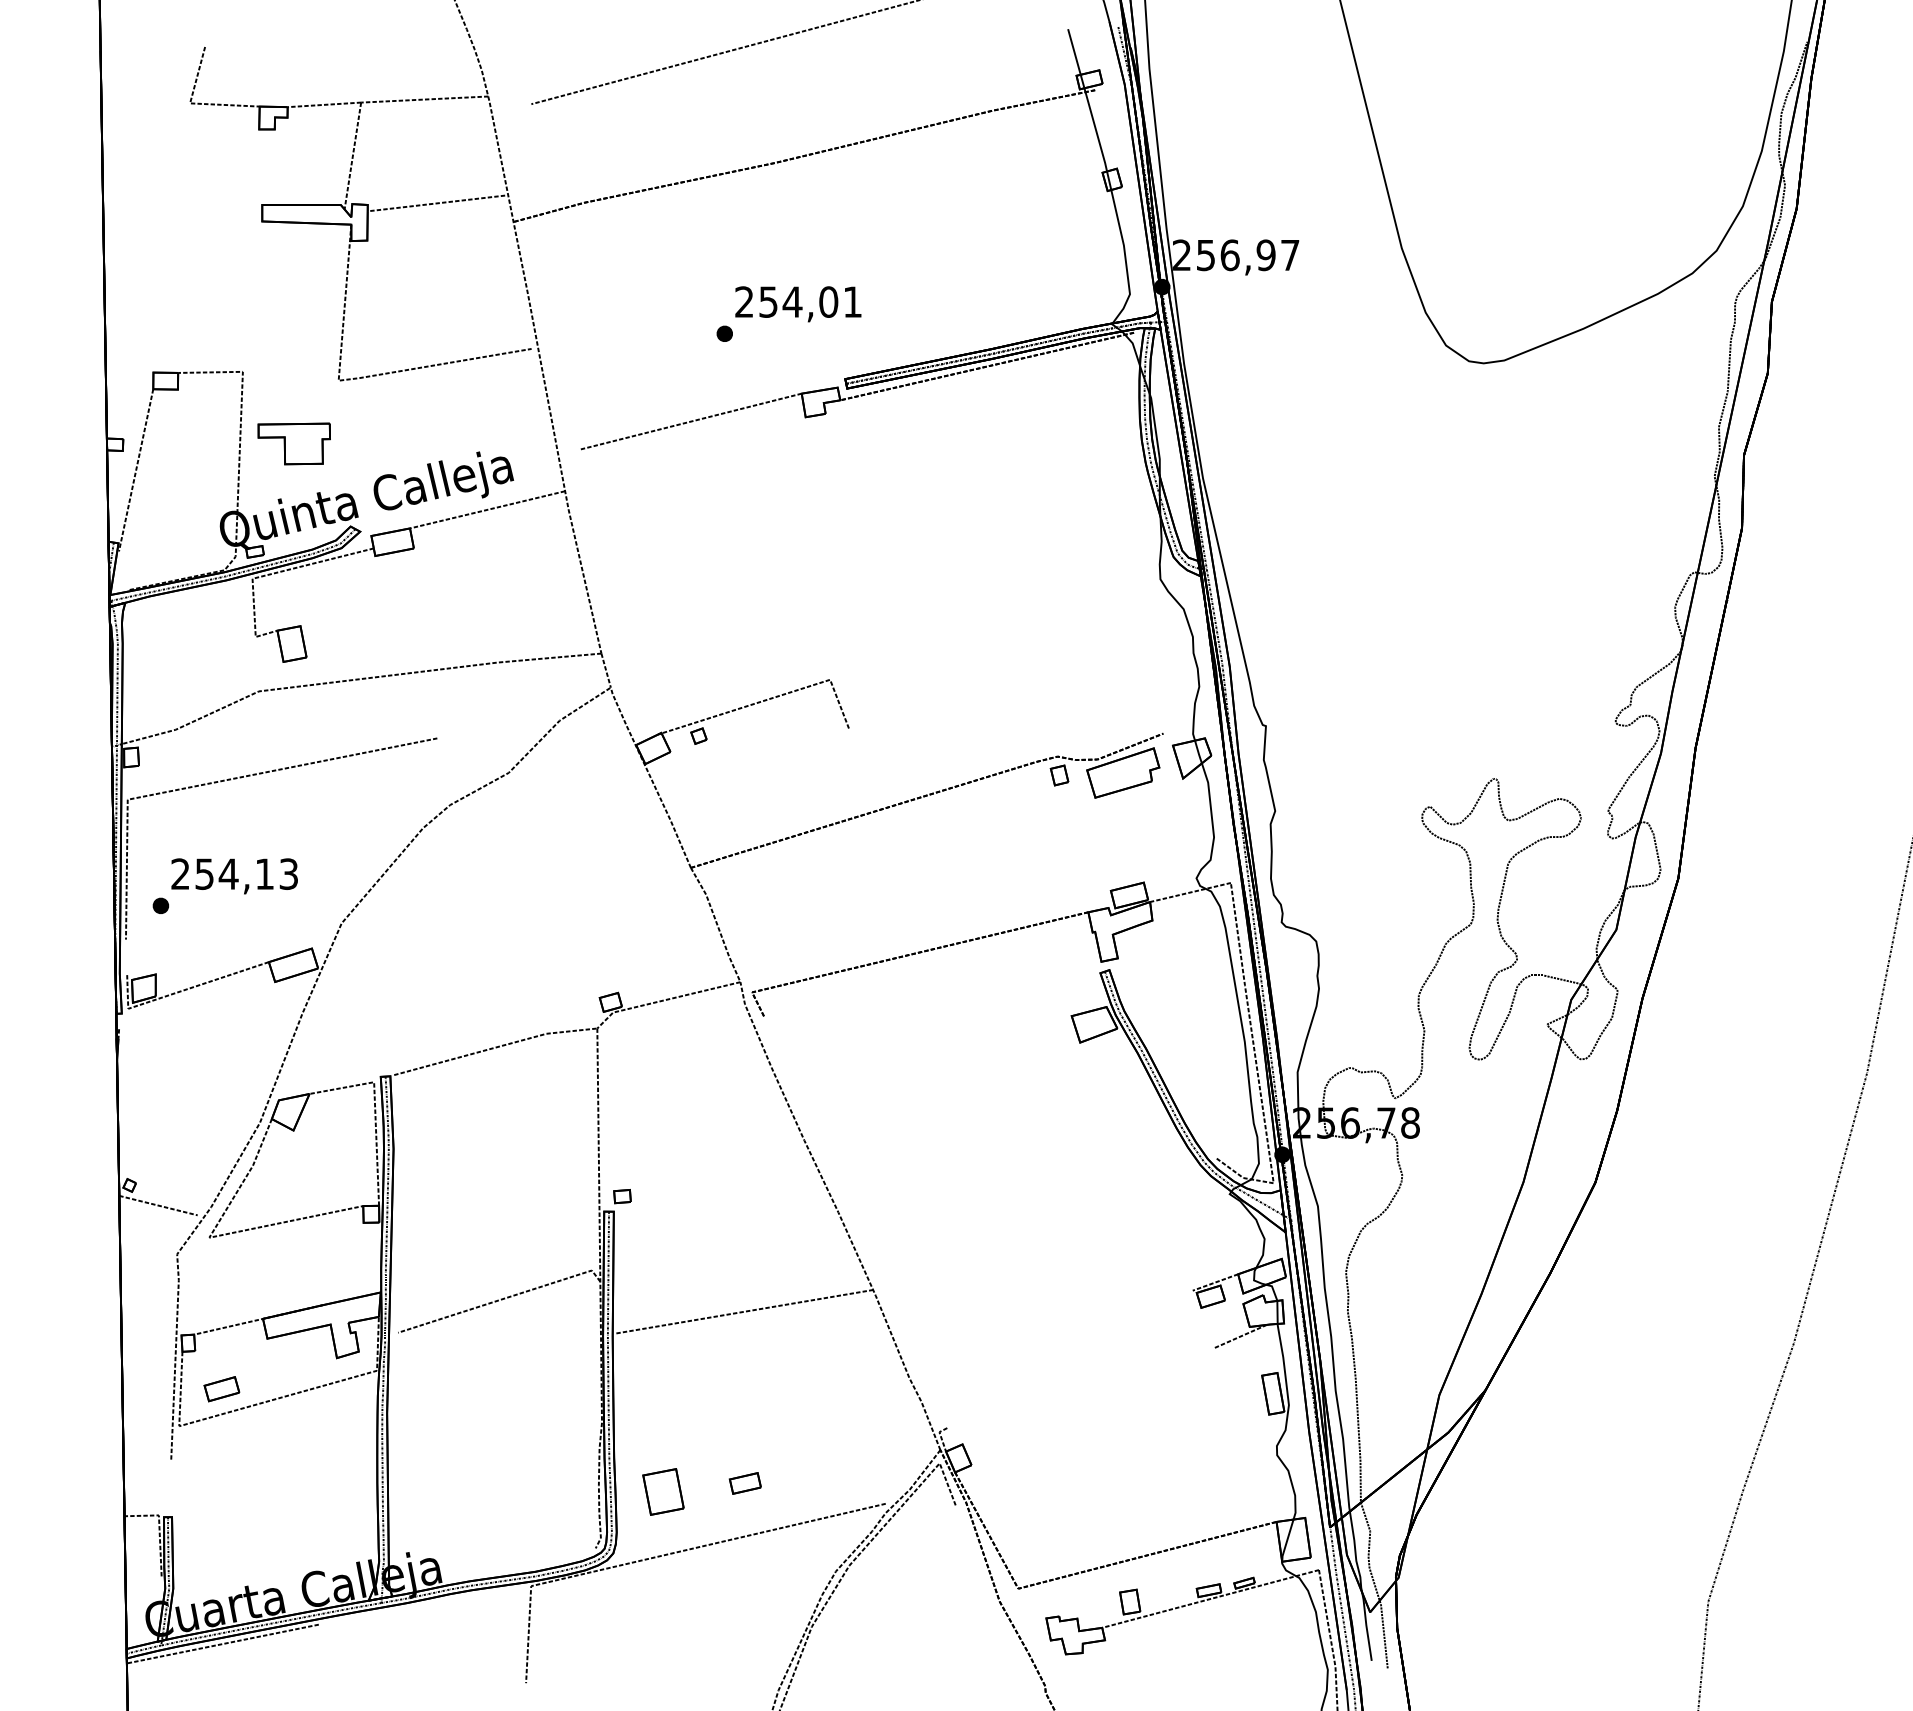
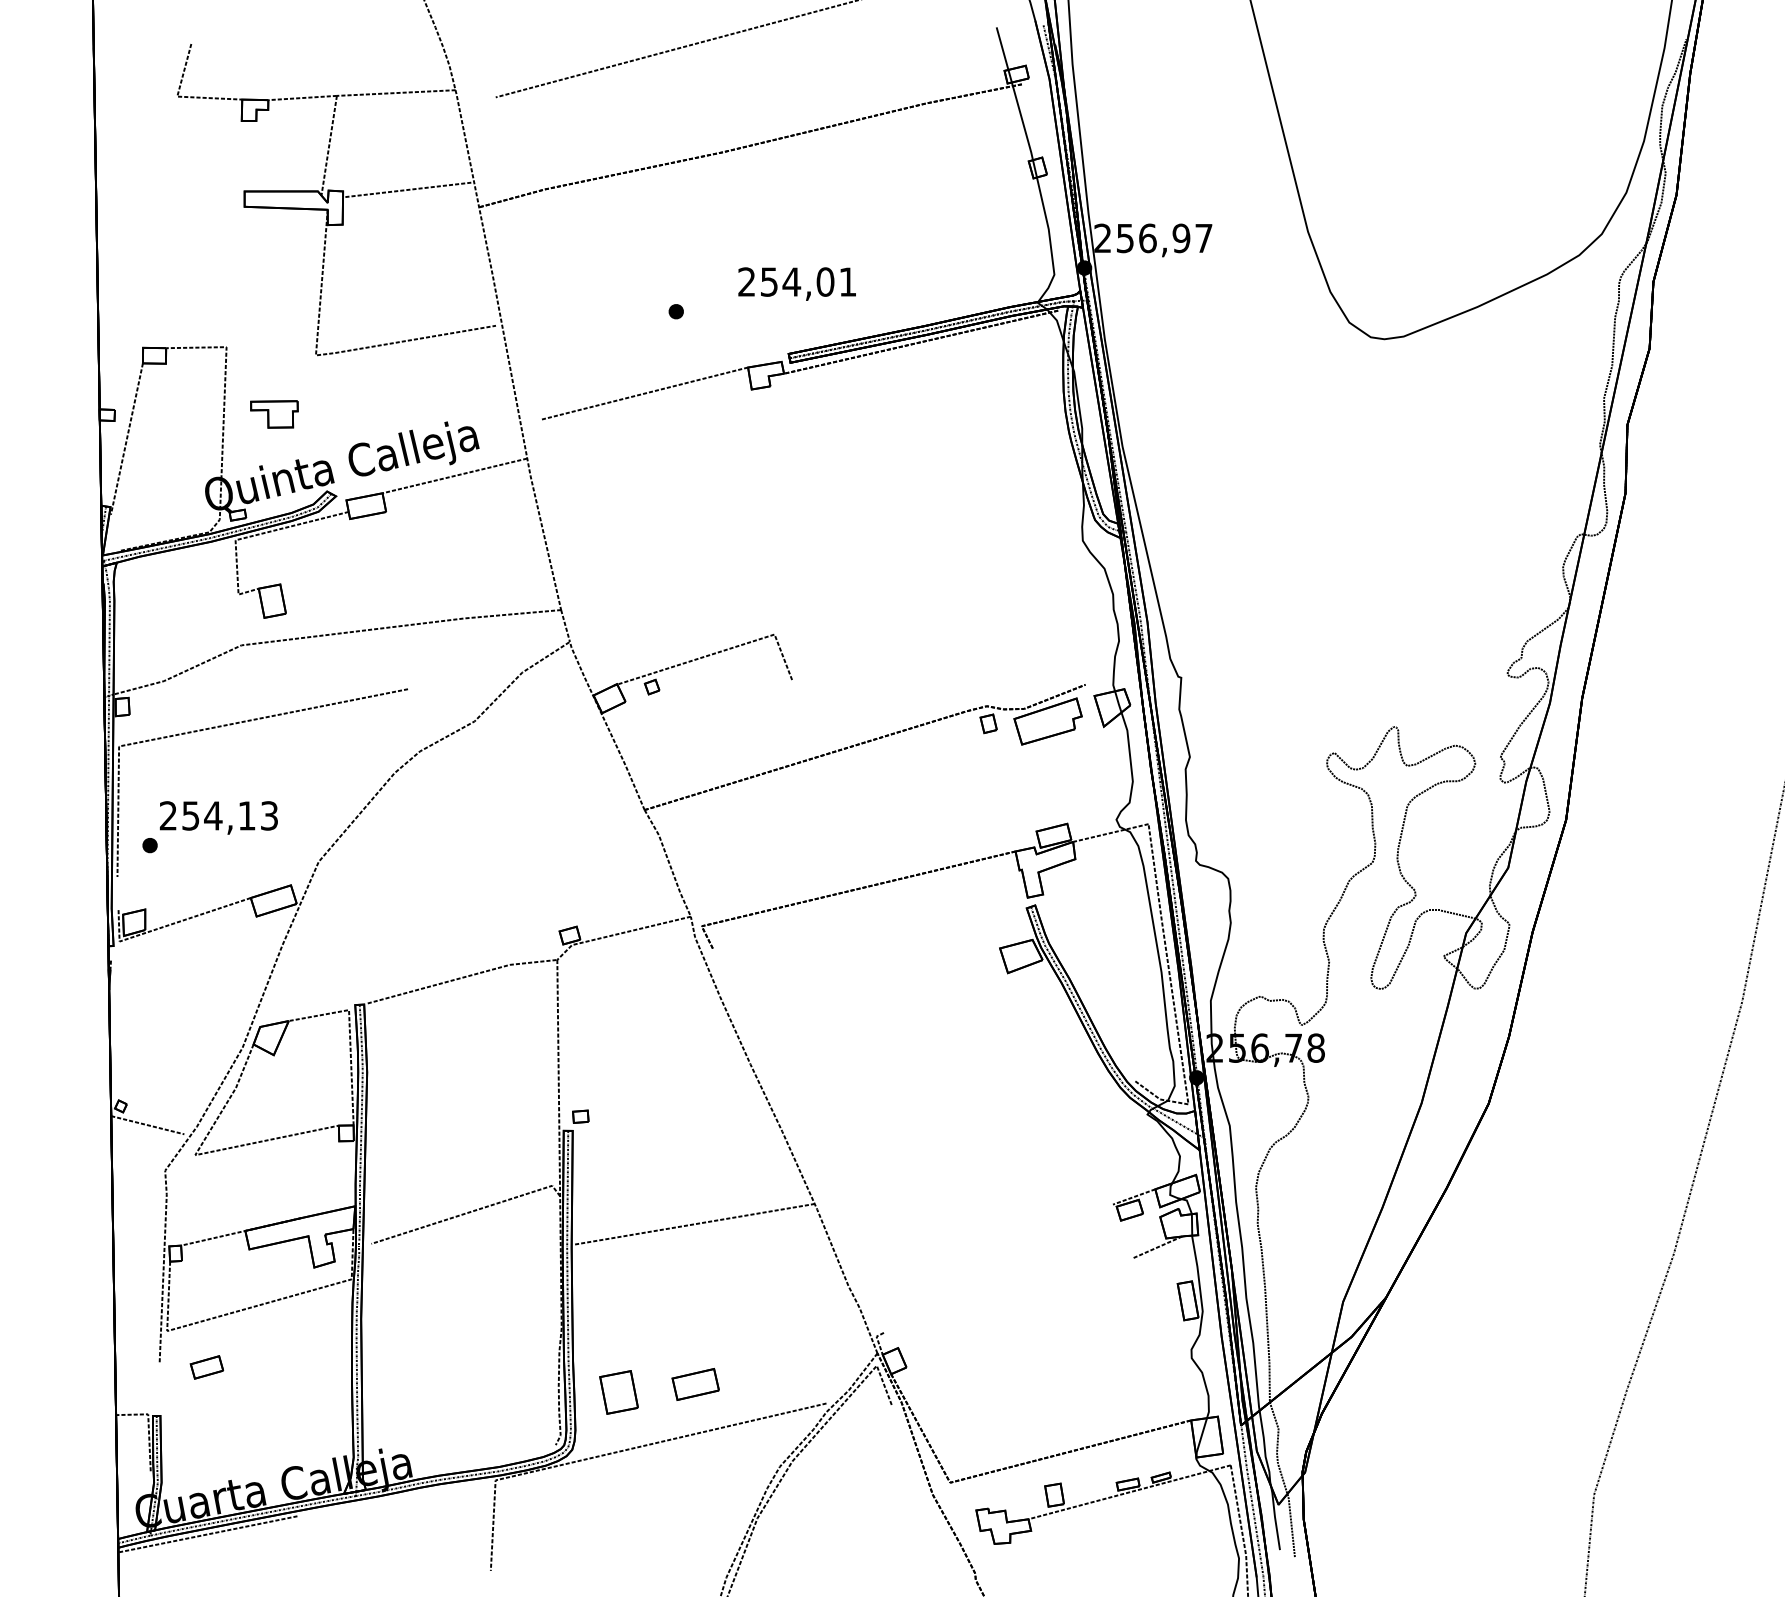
text: (798, 304) -> (797, 284), moved
part: (293, 443) -> (273, 414), size x0.7
part: (221, 1389) -> (206, 1367), moved
part: (744, 1483) -> (694, 1384), size x1.6

